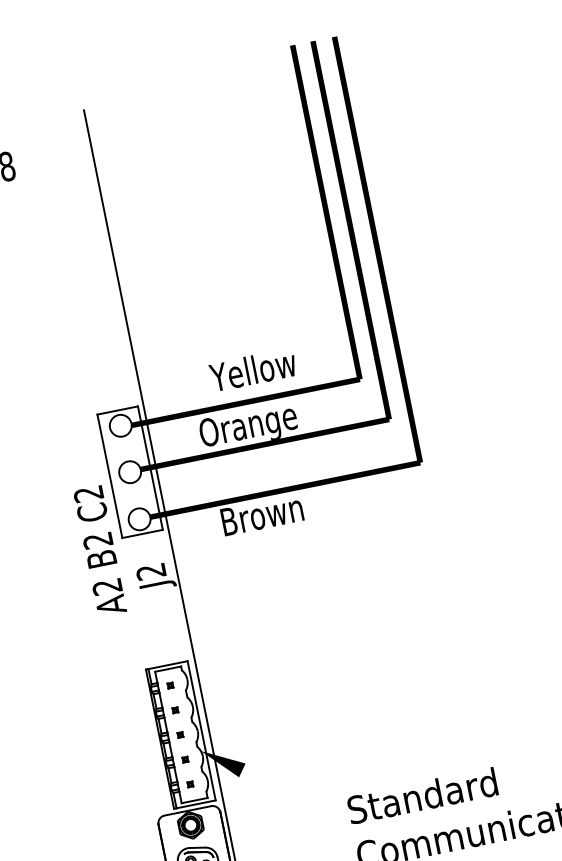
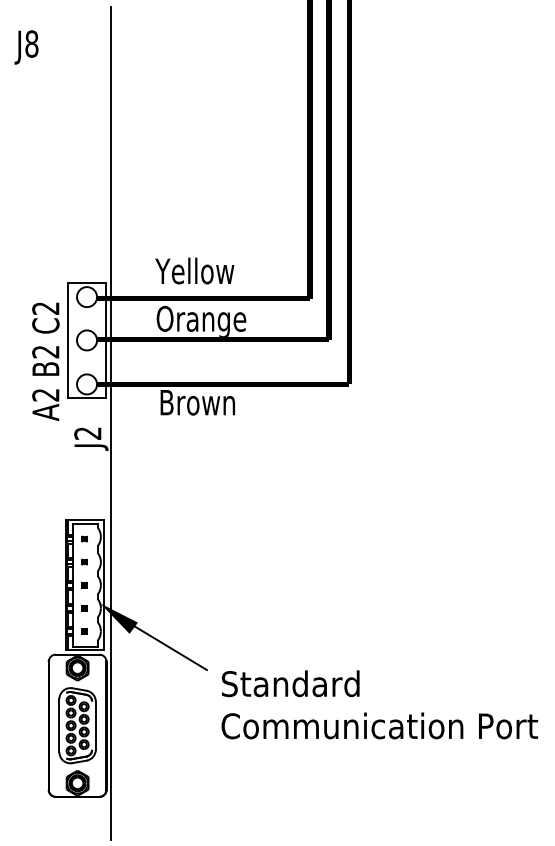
text: (252, 369) -> (194, 270), moved
text: (99, 550) -> (45, 361), moved
line: (284, 783) -> (169, 647), added

